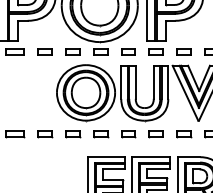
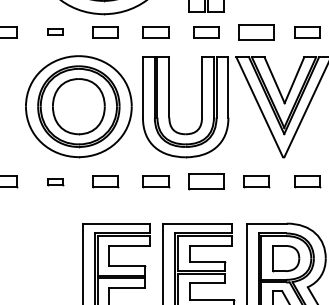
part: (72, 51) -> (54, 31), size x0.6
part: (183, 51) -> (256, 31), size x1.4
part: (73, 134) -> (56, 182), size x0.6
part: (155, 134) -> (205, 182), size x1.4

